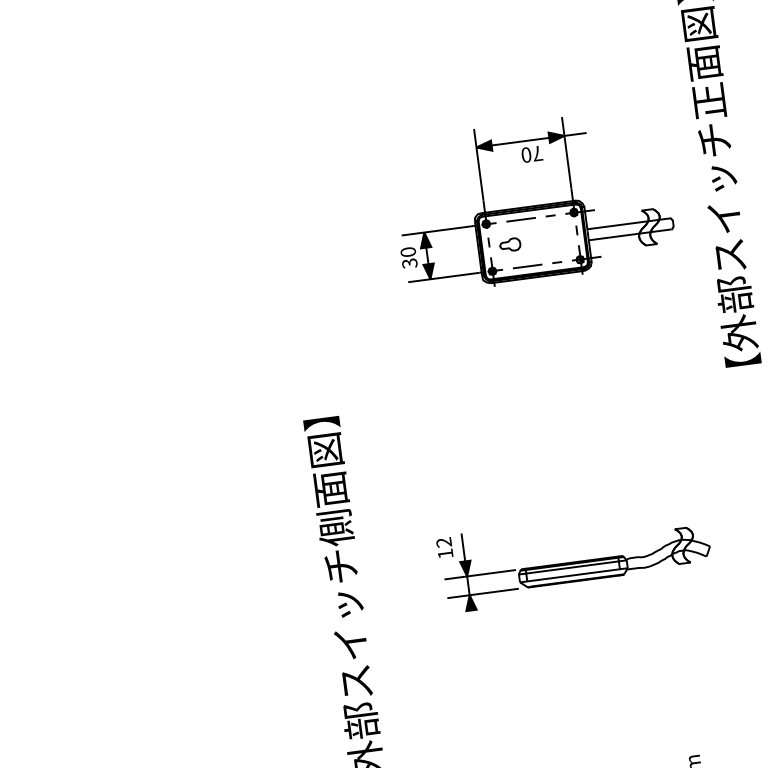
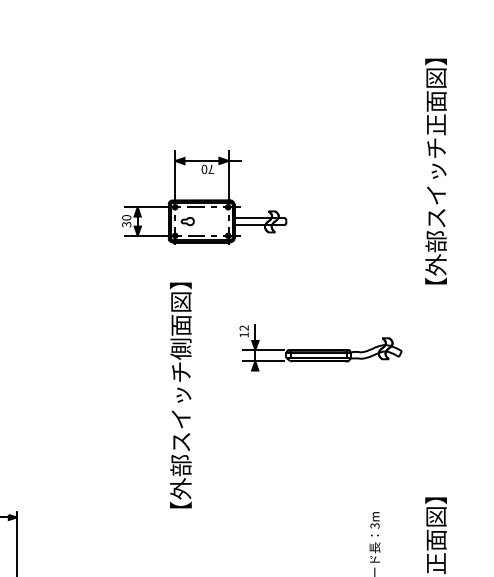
part: (532, 201) -> (204, 197), moved
part: (574, 558) -> (320, 347), moved

